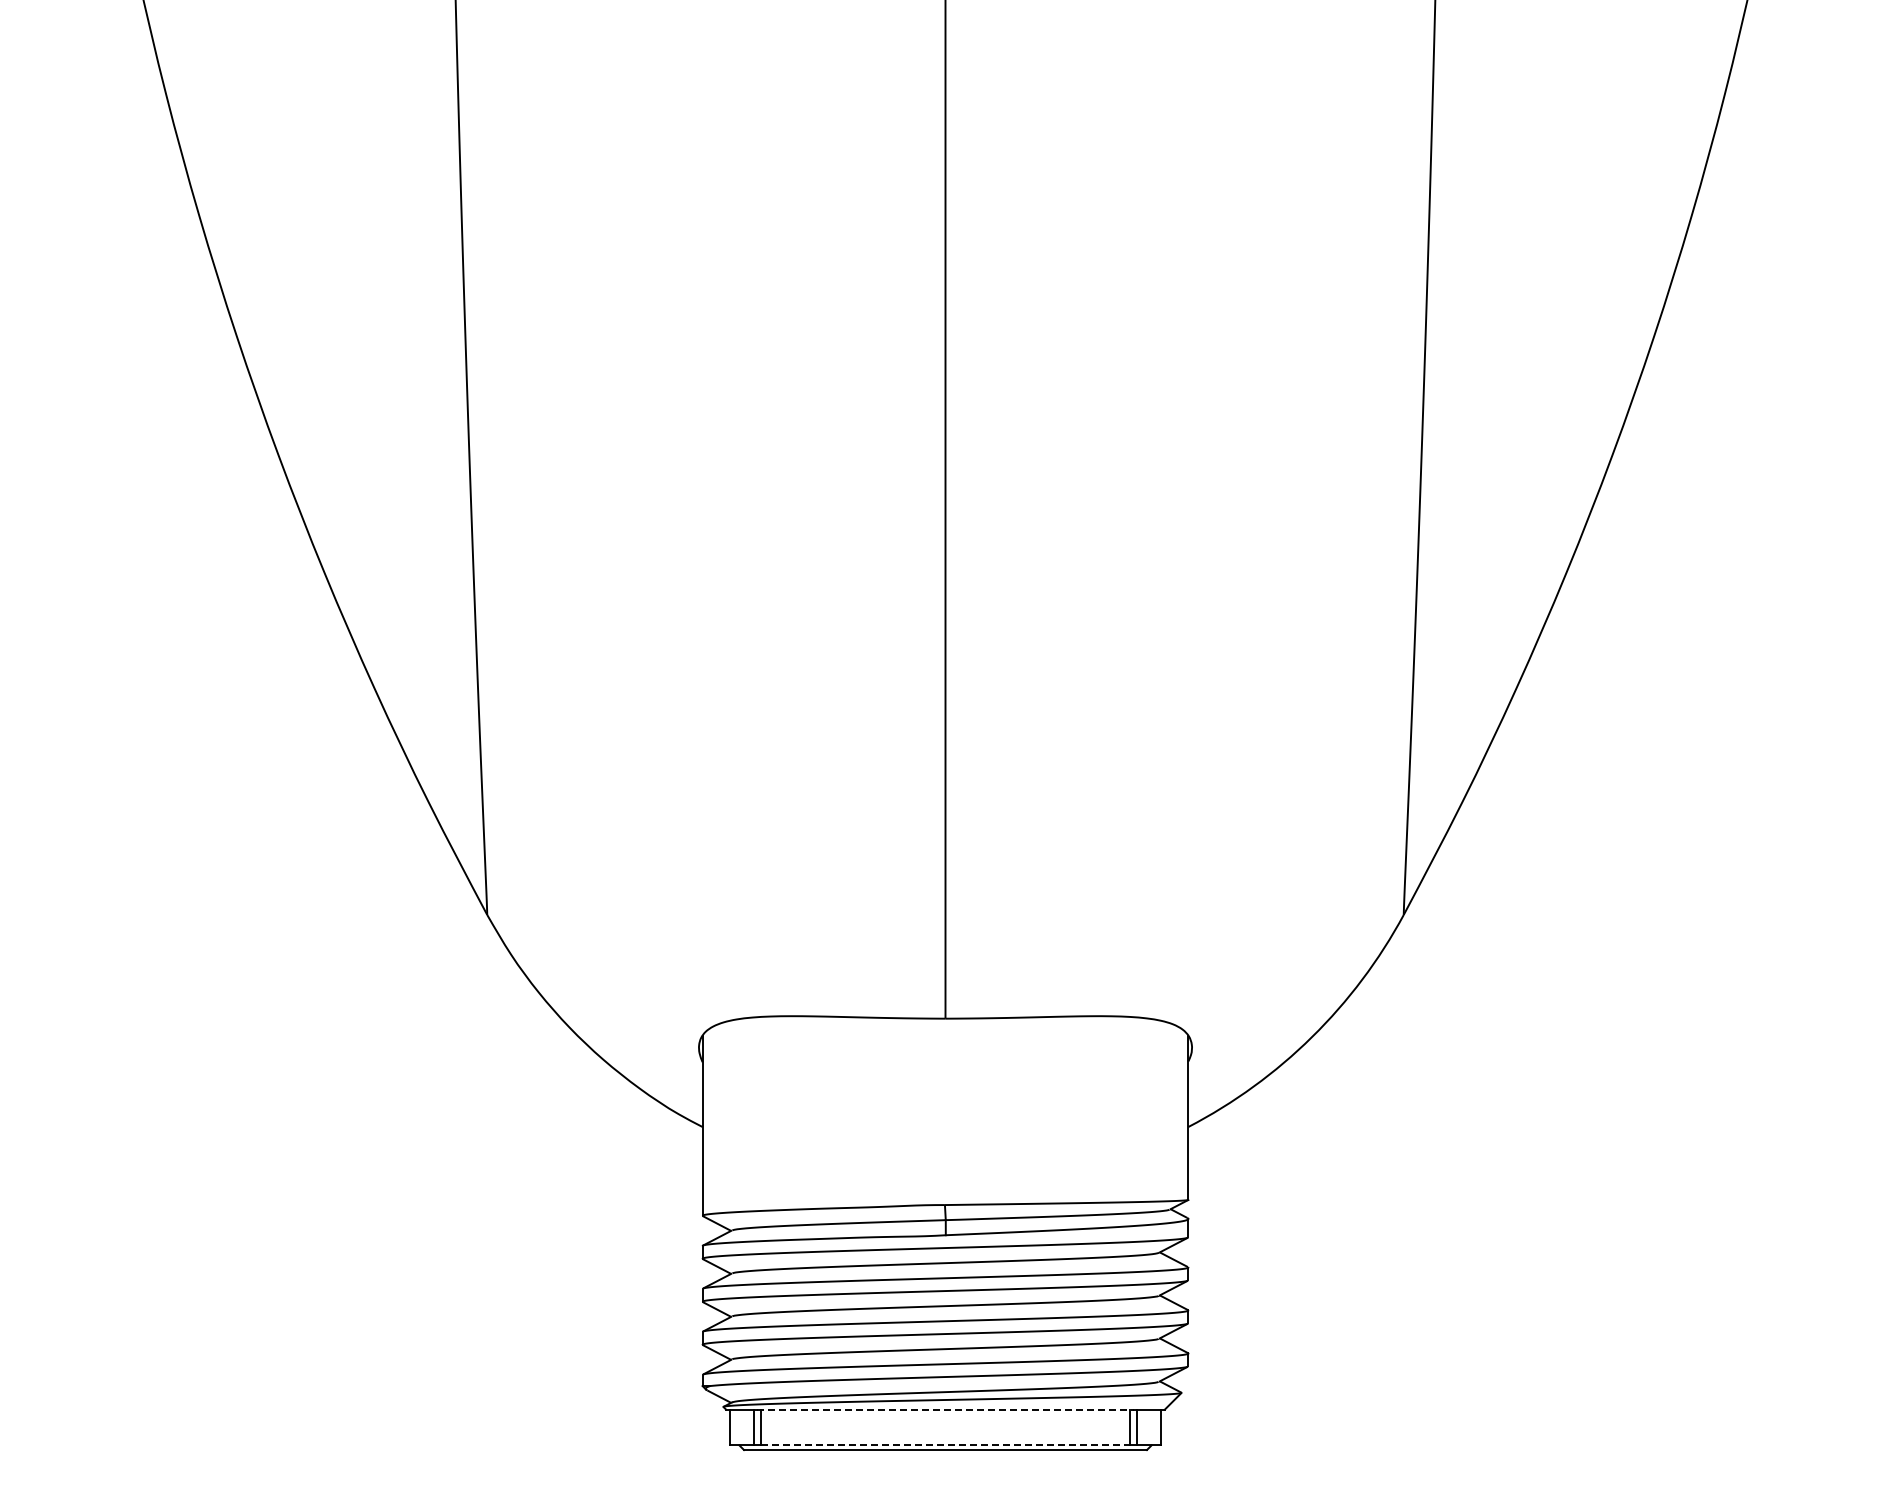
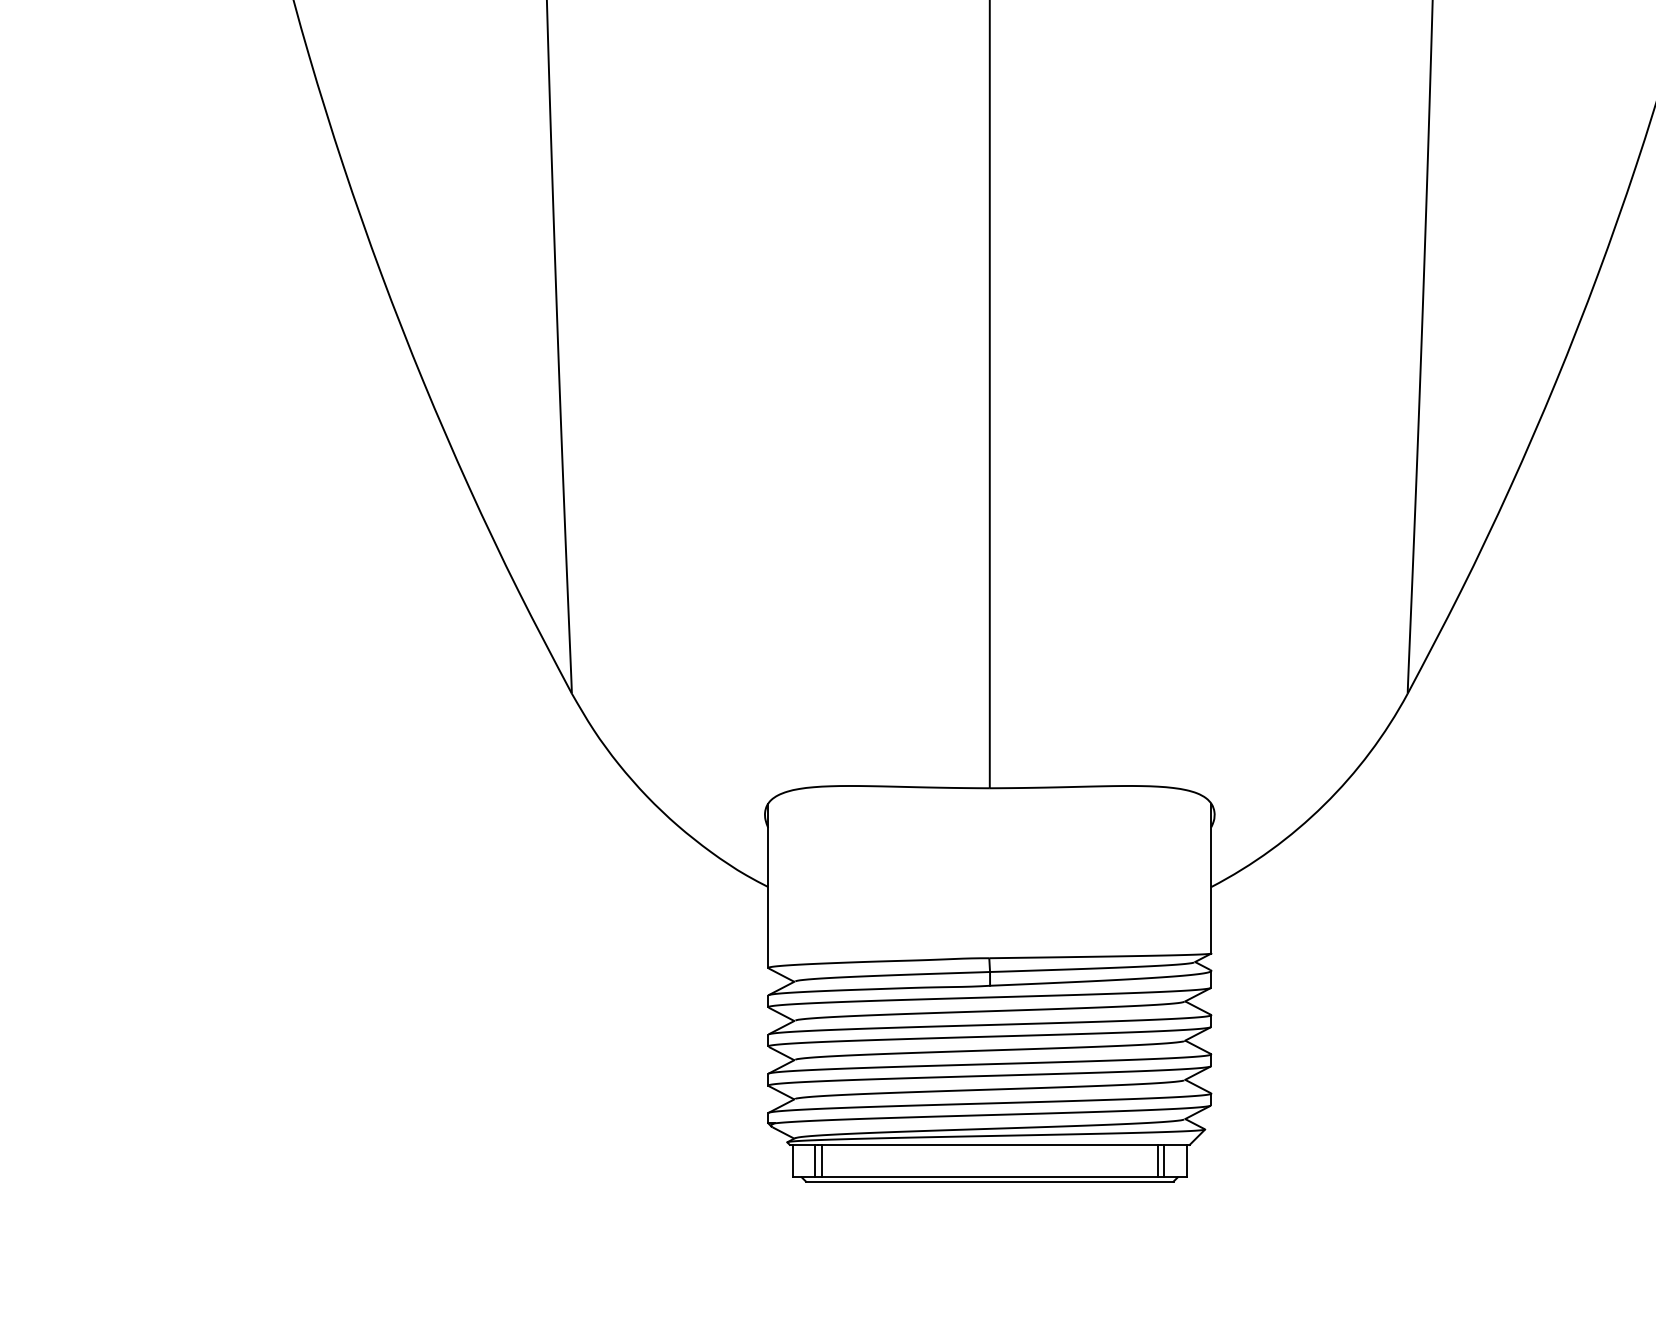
line: (946, 1409) -> (990, 1144), dashed -> solid
line: (946, 1445) -> (990, 1177), dashed -> solid

